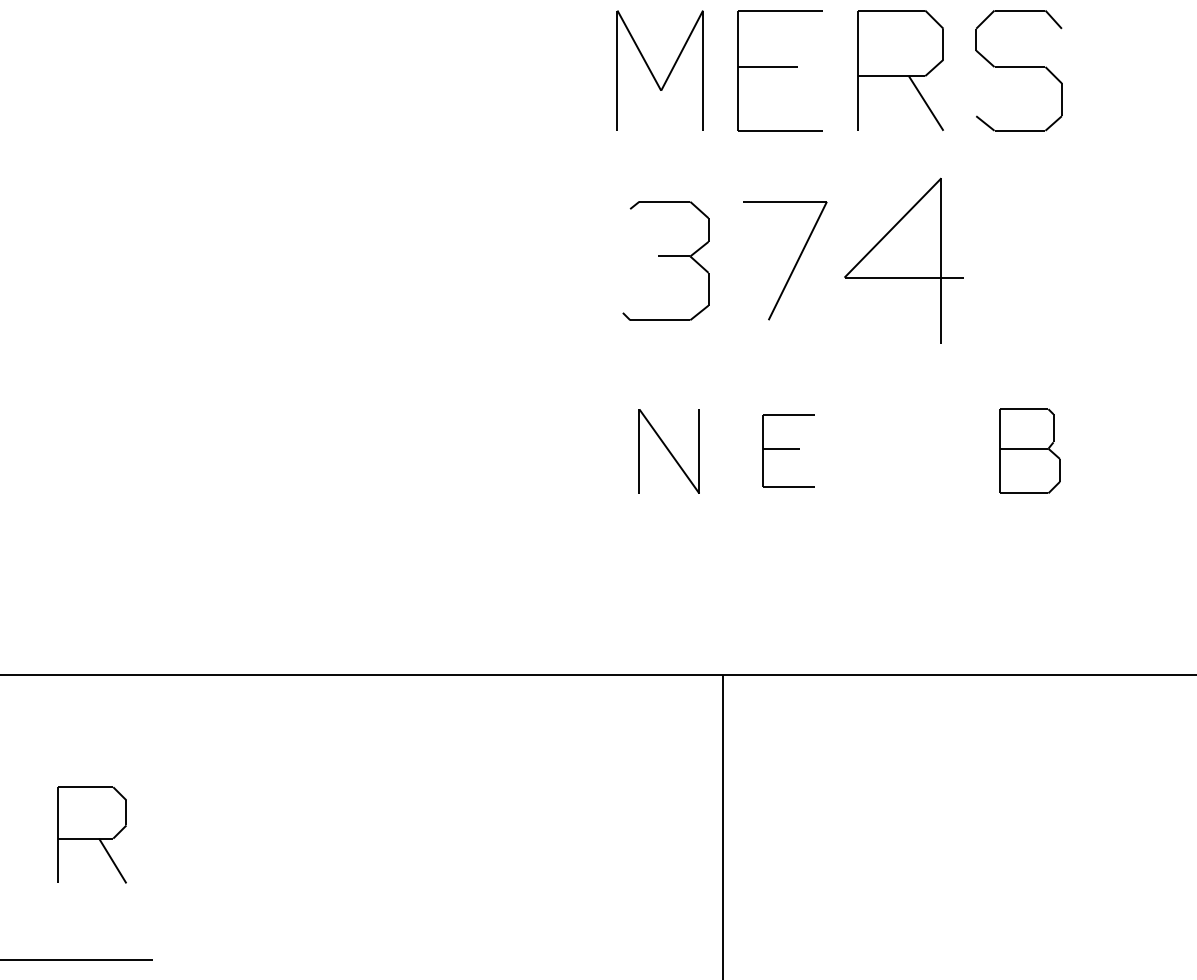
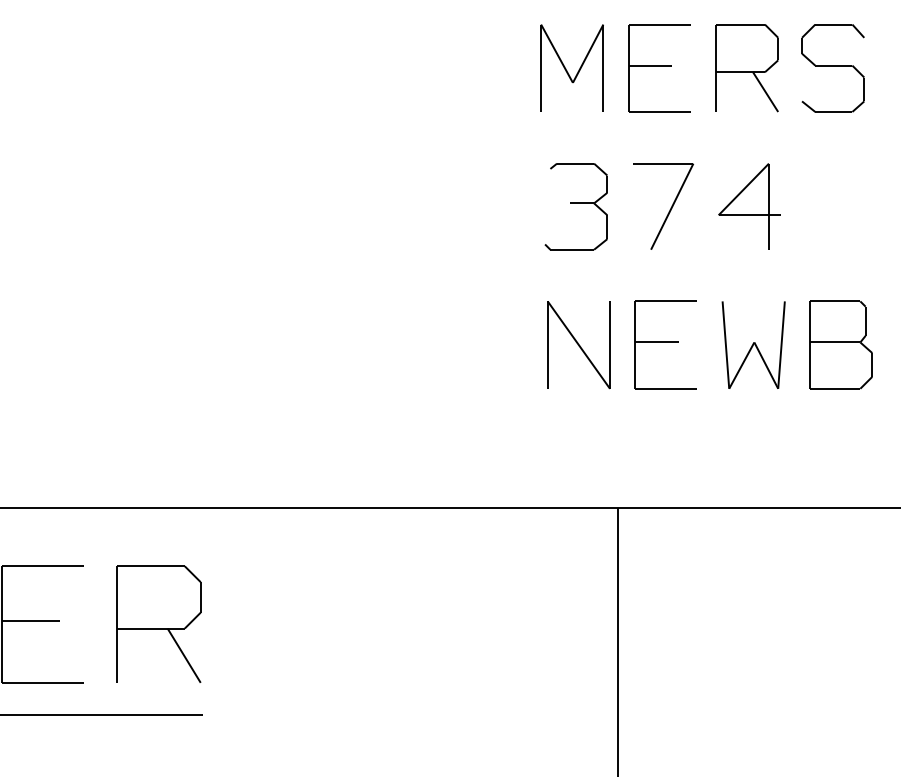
part: (903, 260) -> (749, 206), size x0.71
part: (788, 450) -> (665, 344), size x1.67
part: (909, 450) -> (753, 344), added
part: (1029, 450) -> (840, 344), size x1.43
part: (668, 451) -> (578, 345), size x1.43
part: (91, 834) -> (158, 623), size x1.67

